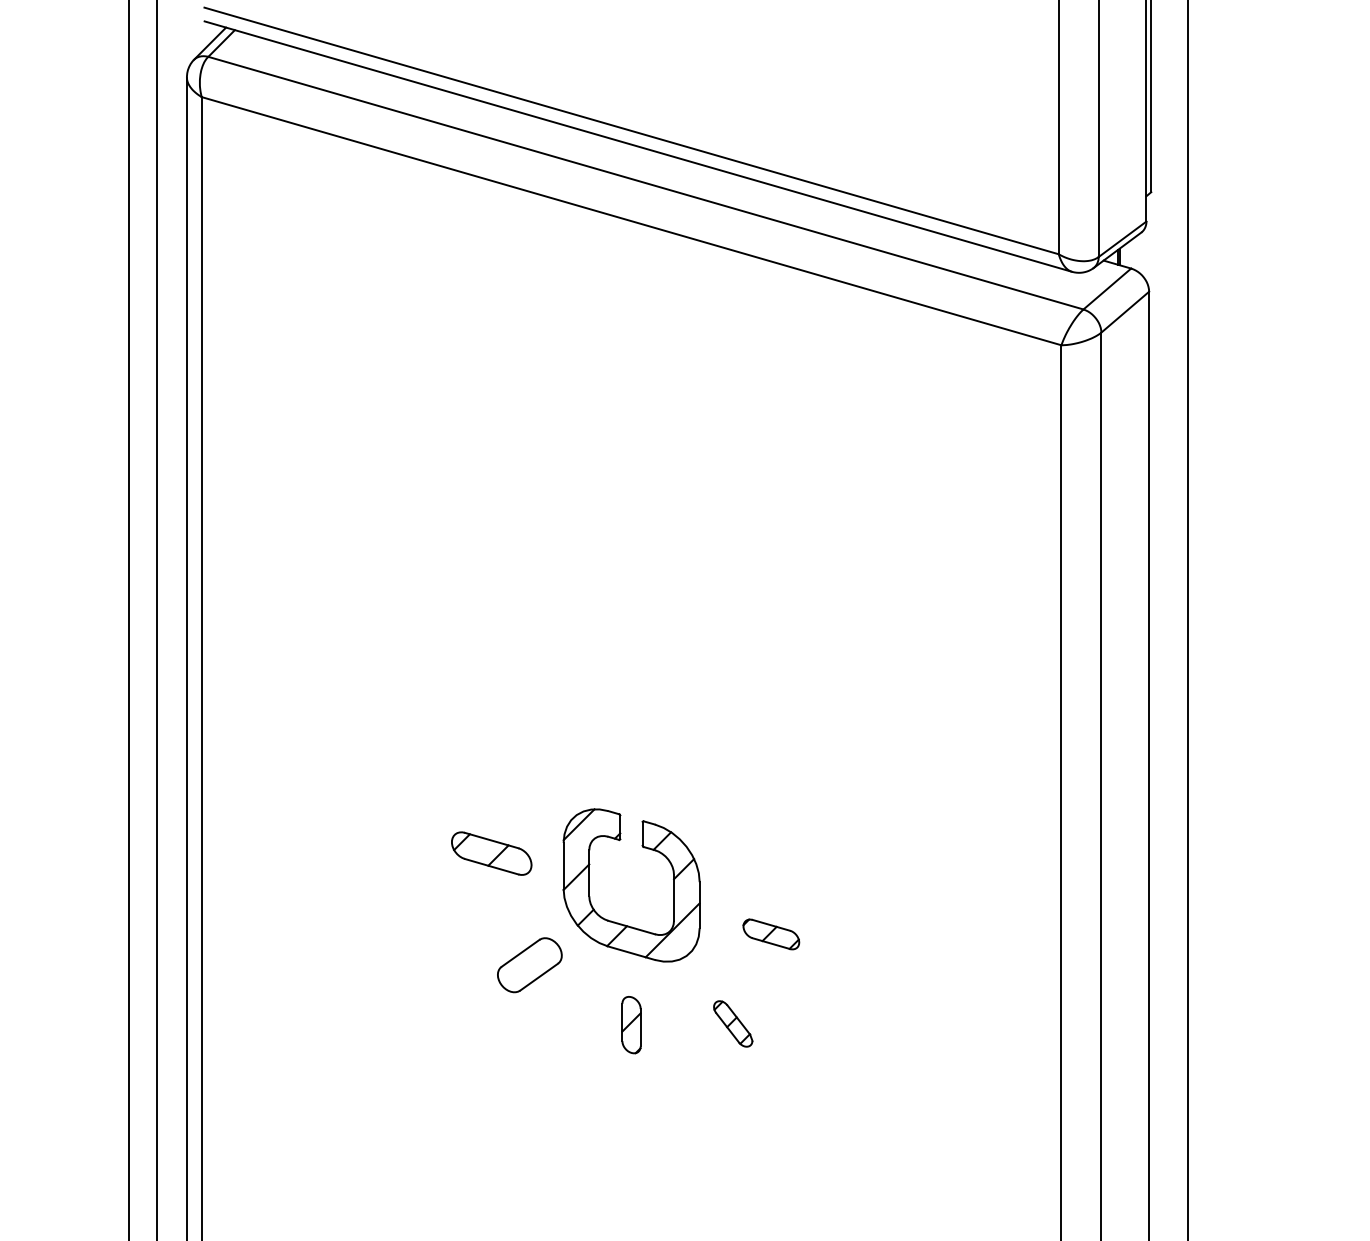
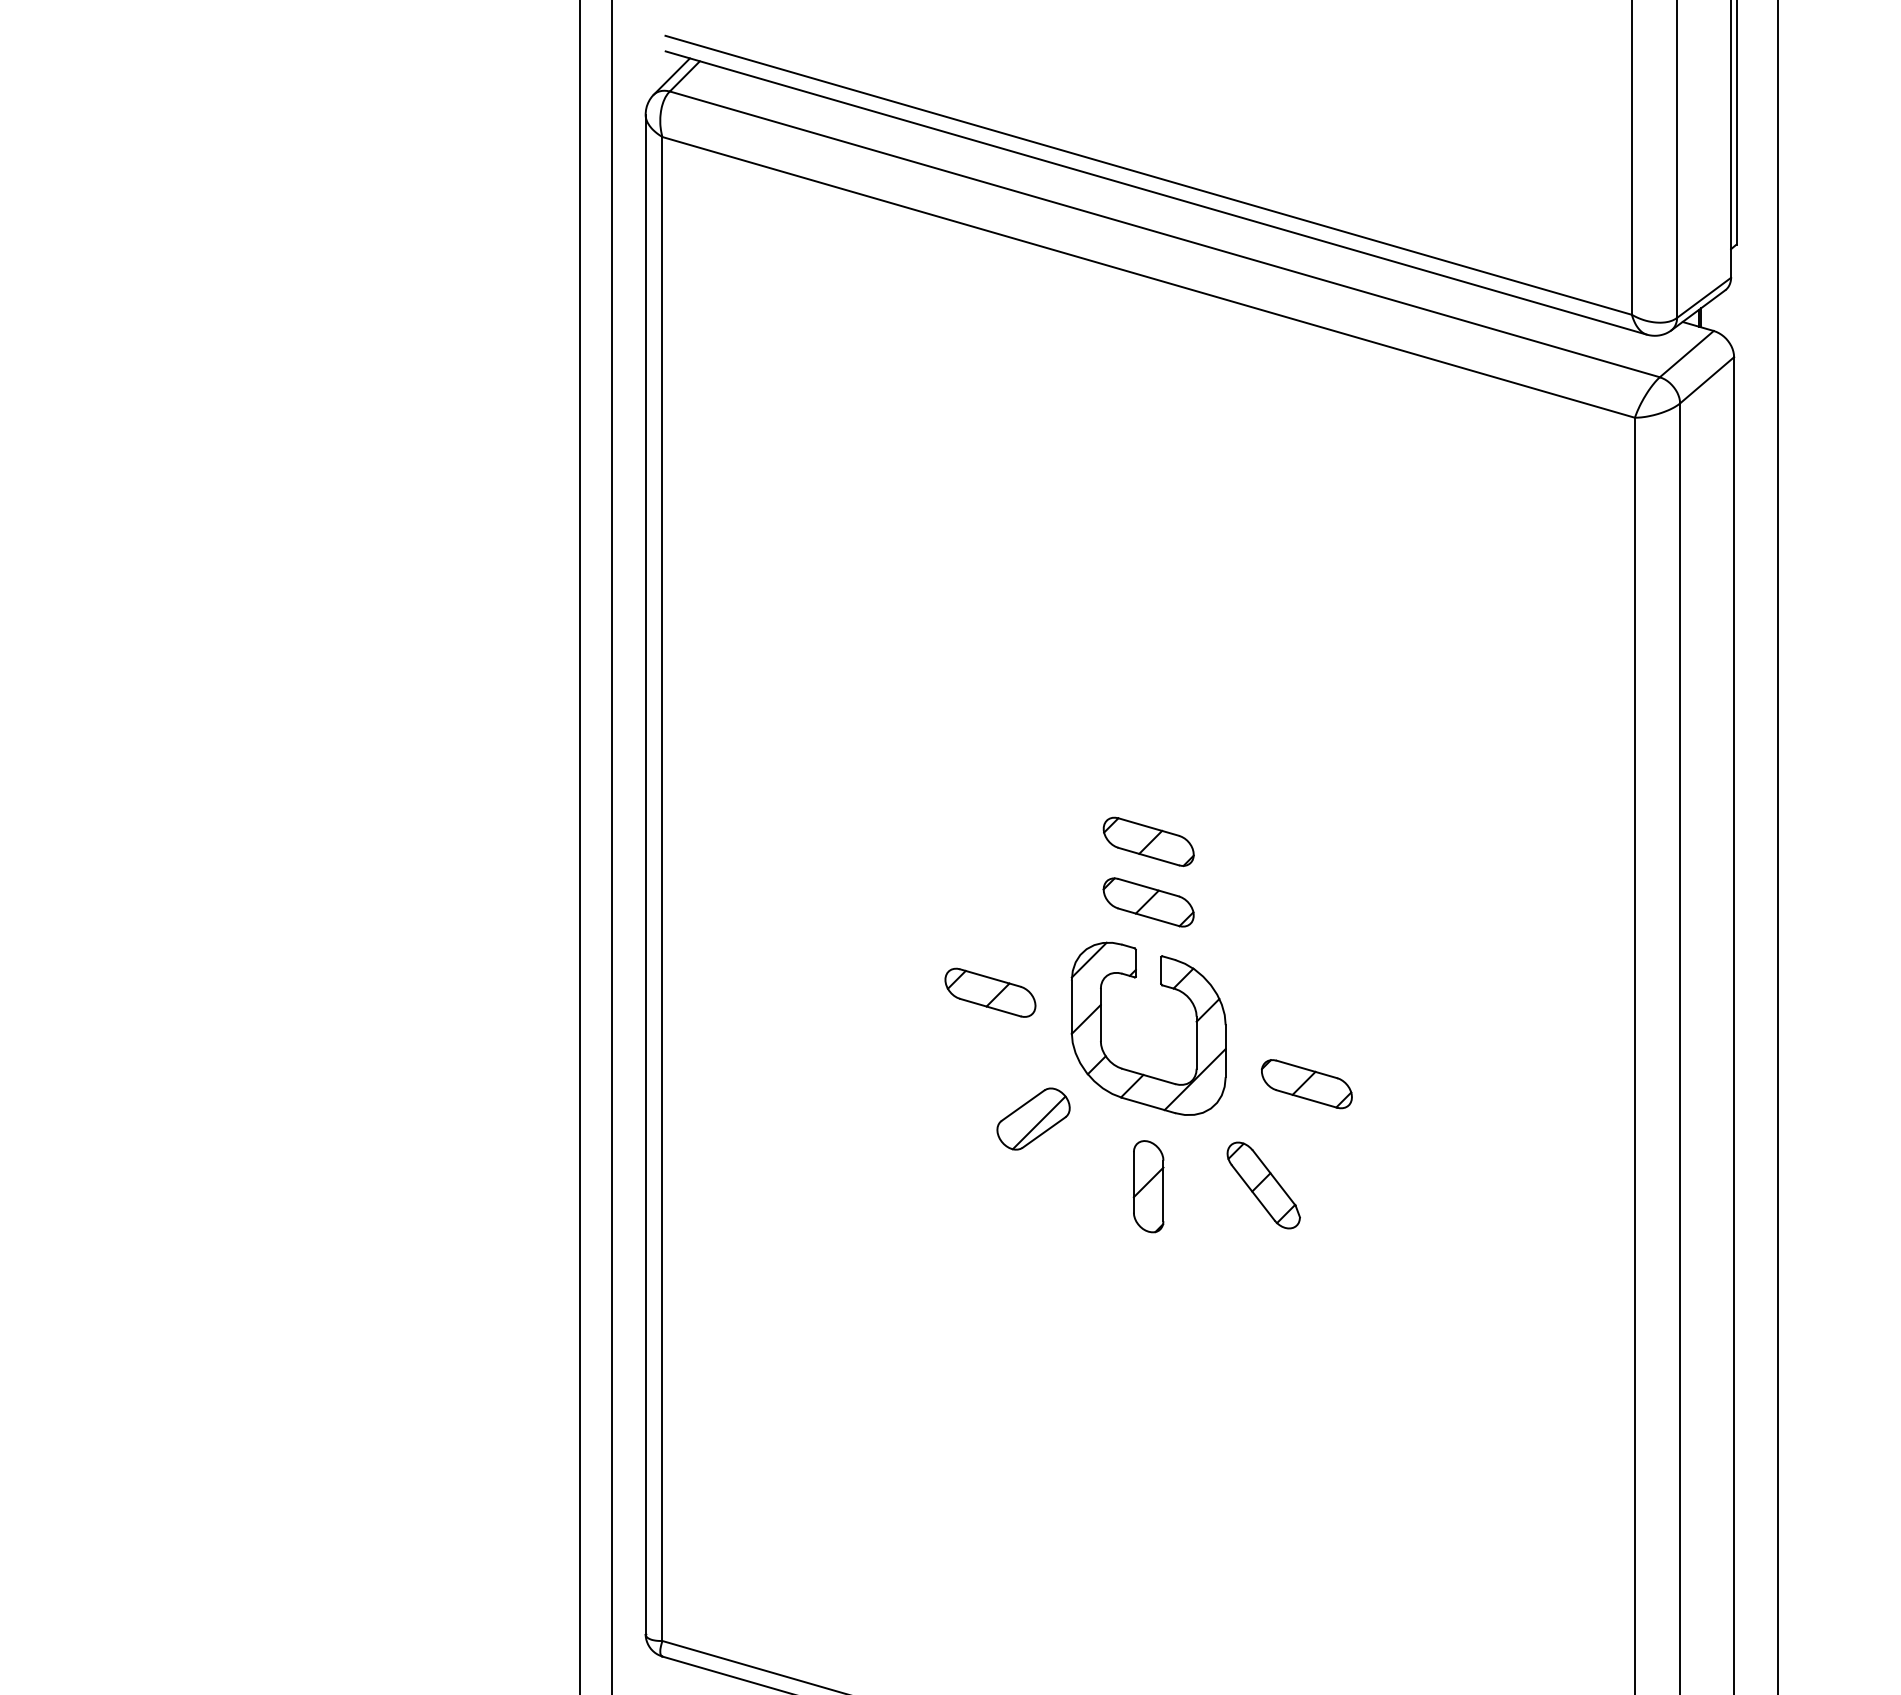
part: (631, 719) -> (1148, 841), added
part: (631, 773) -> (1148, 902), added
part: (771, 934) -> (1306, 1084), size x1.43
line: (534, 968) -> (1038, 1122), added
part: (733, 1023) -> (1263, 1185), size x1.67
part: (631, 1024) -> (1148, 1186), size x1.43

